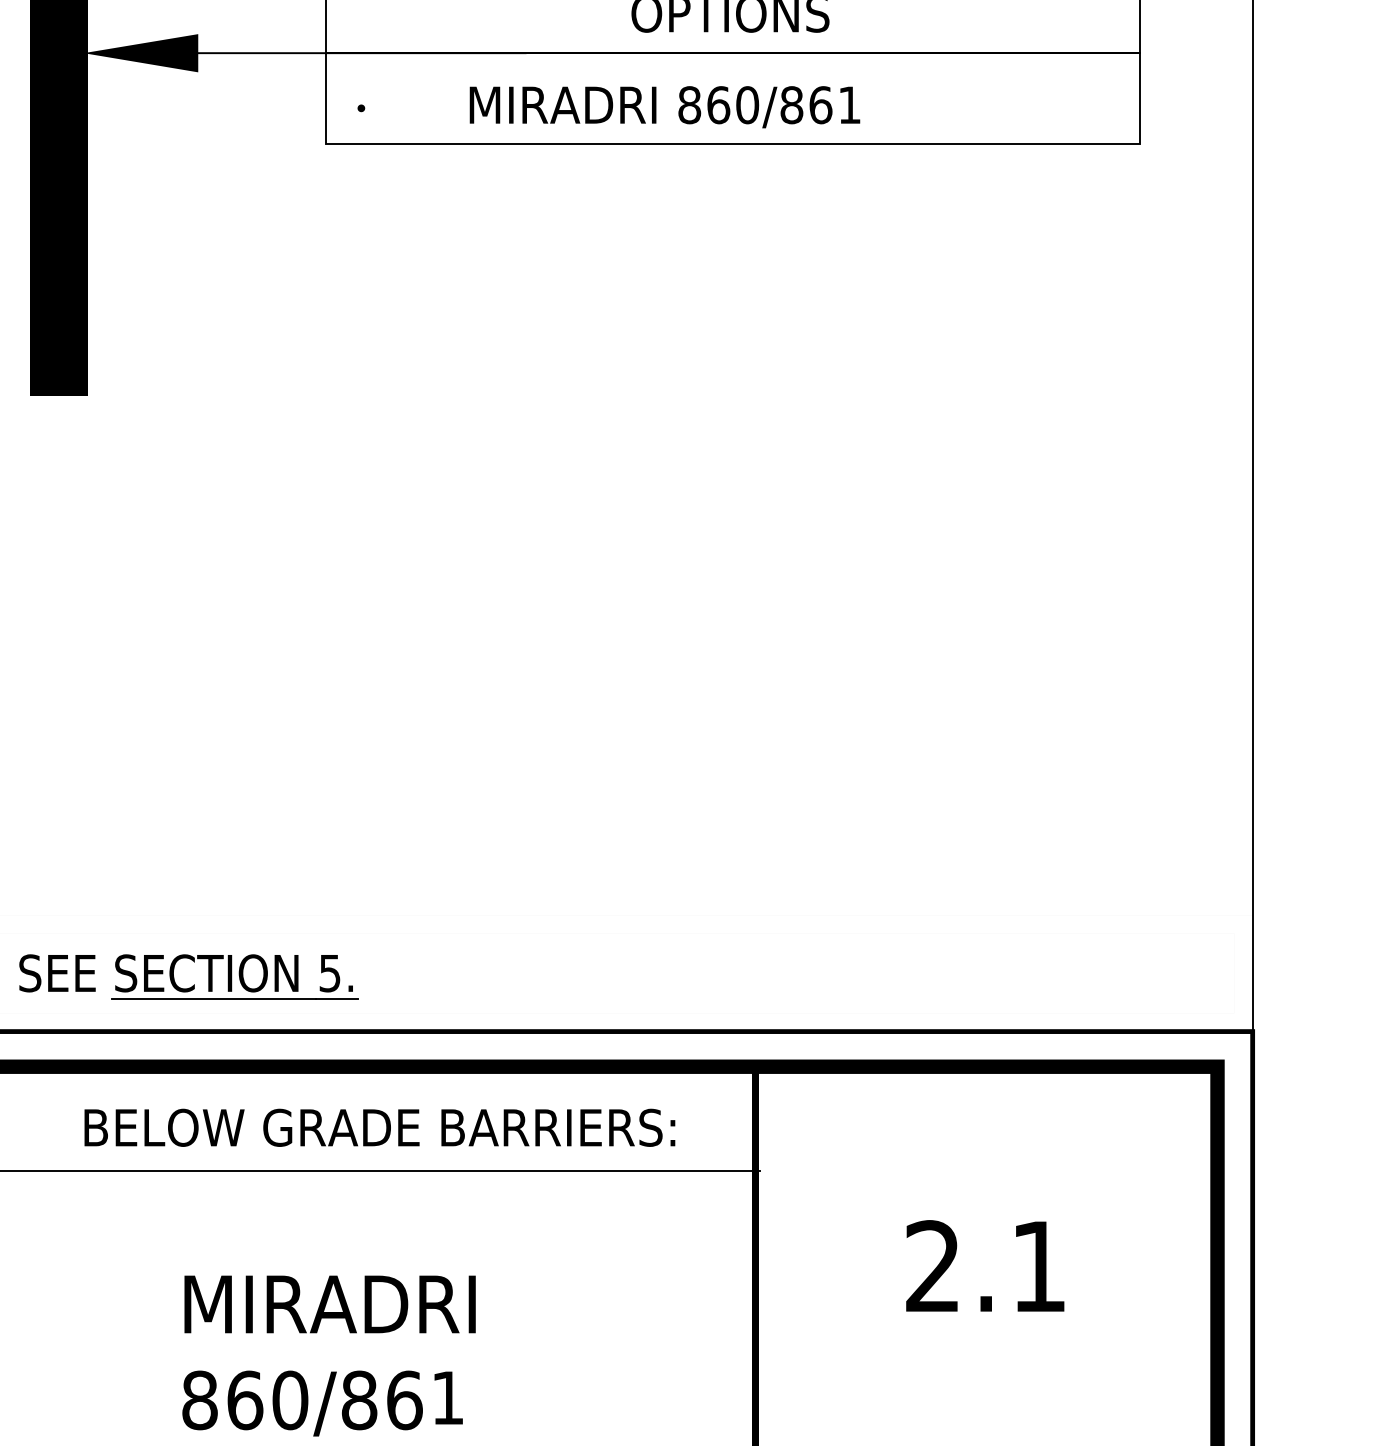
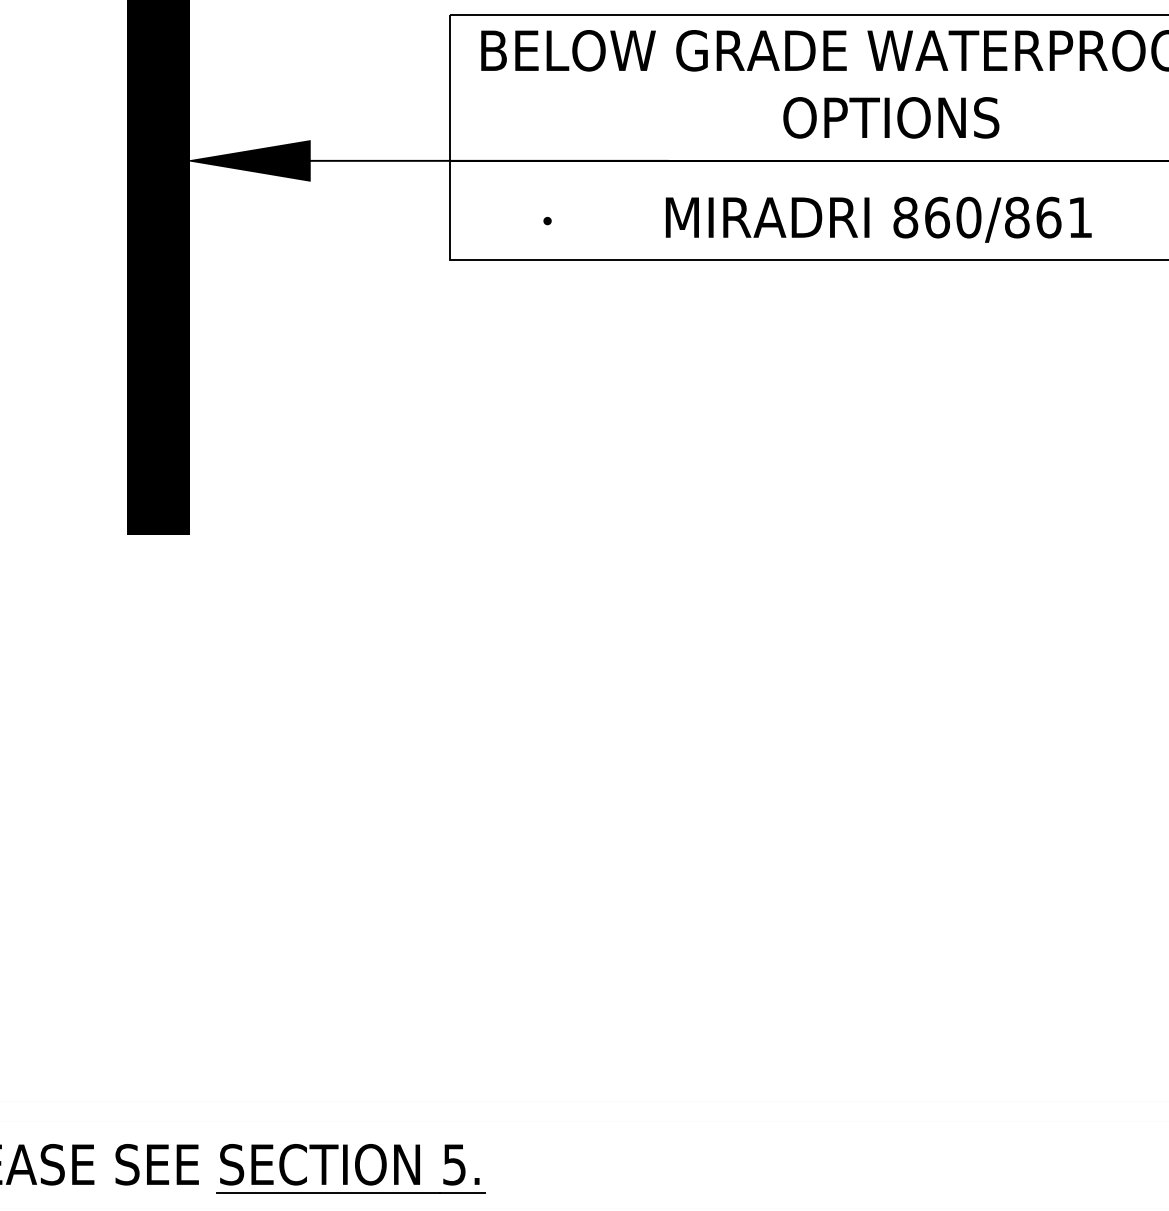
text: (608, 107) -> (817, 220), moved

